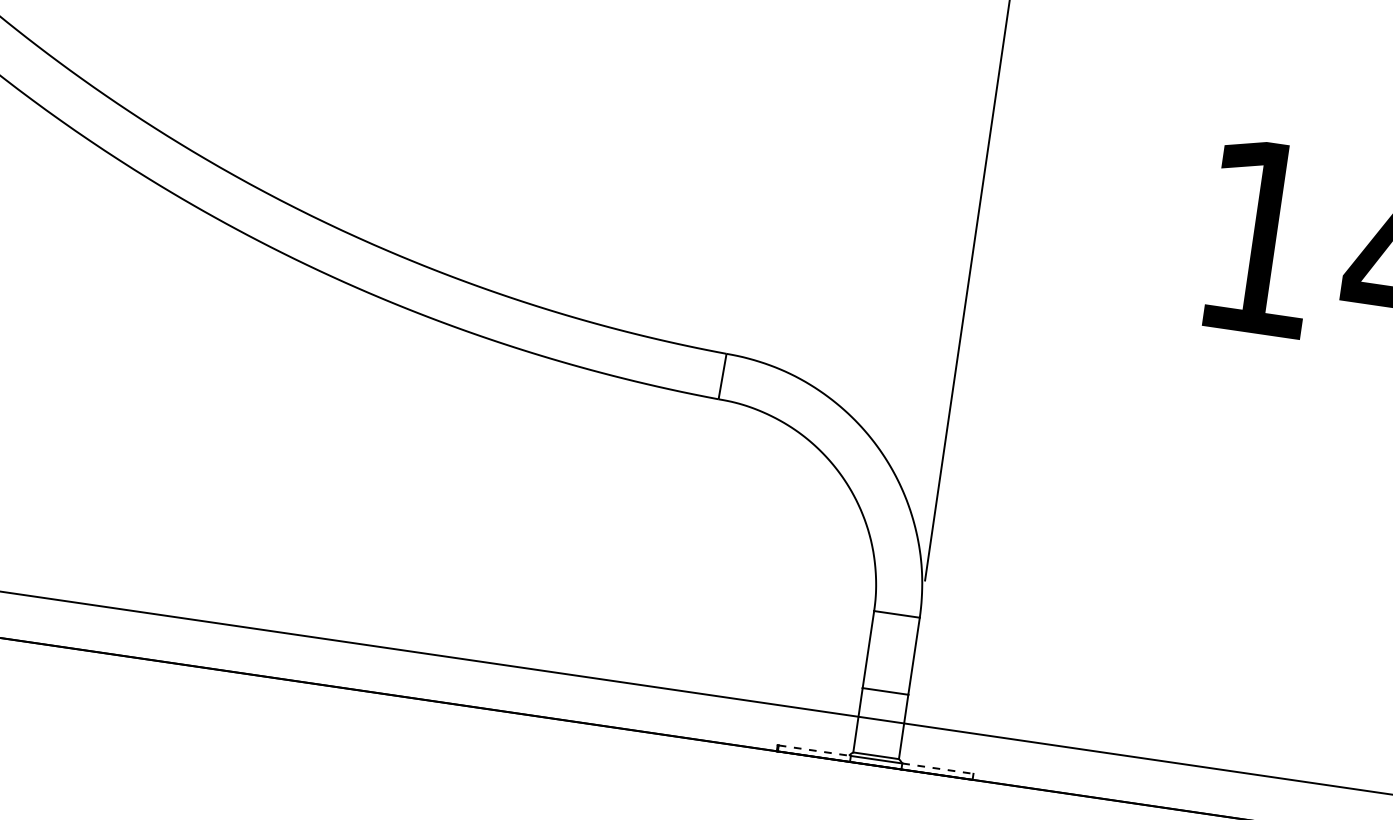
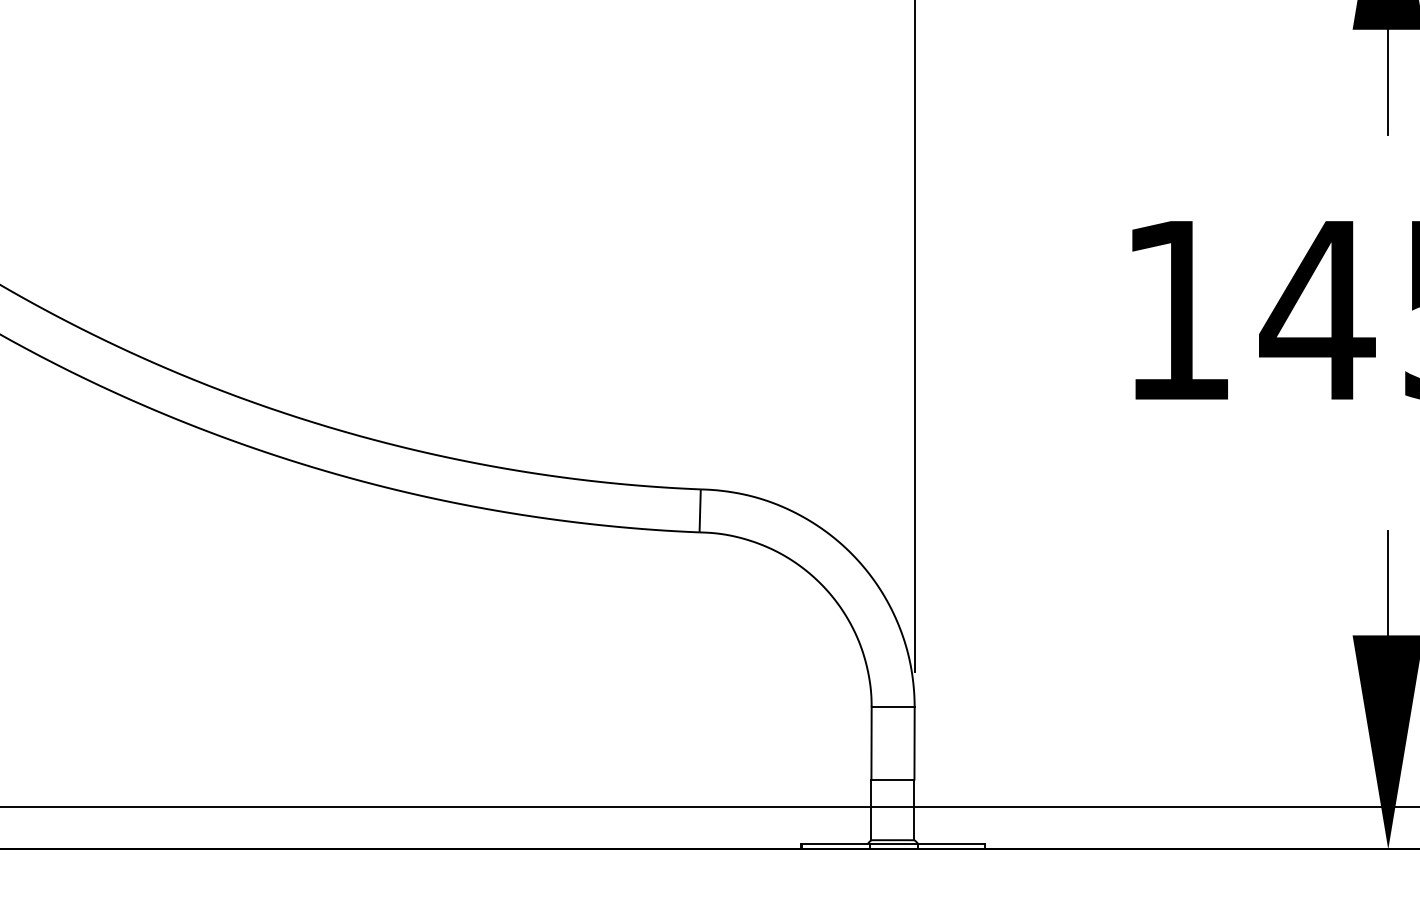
line: (814, 750) -> (835, 843), dashed -> solid
line: (937, 768) -> (951, 843), dashed -> solid

